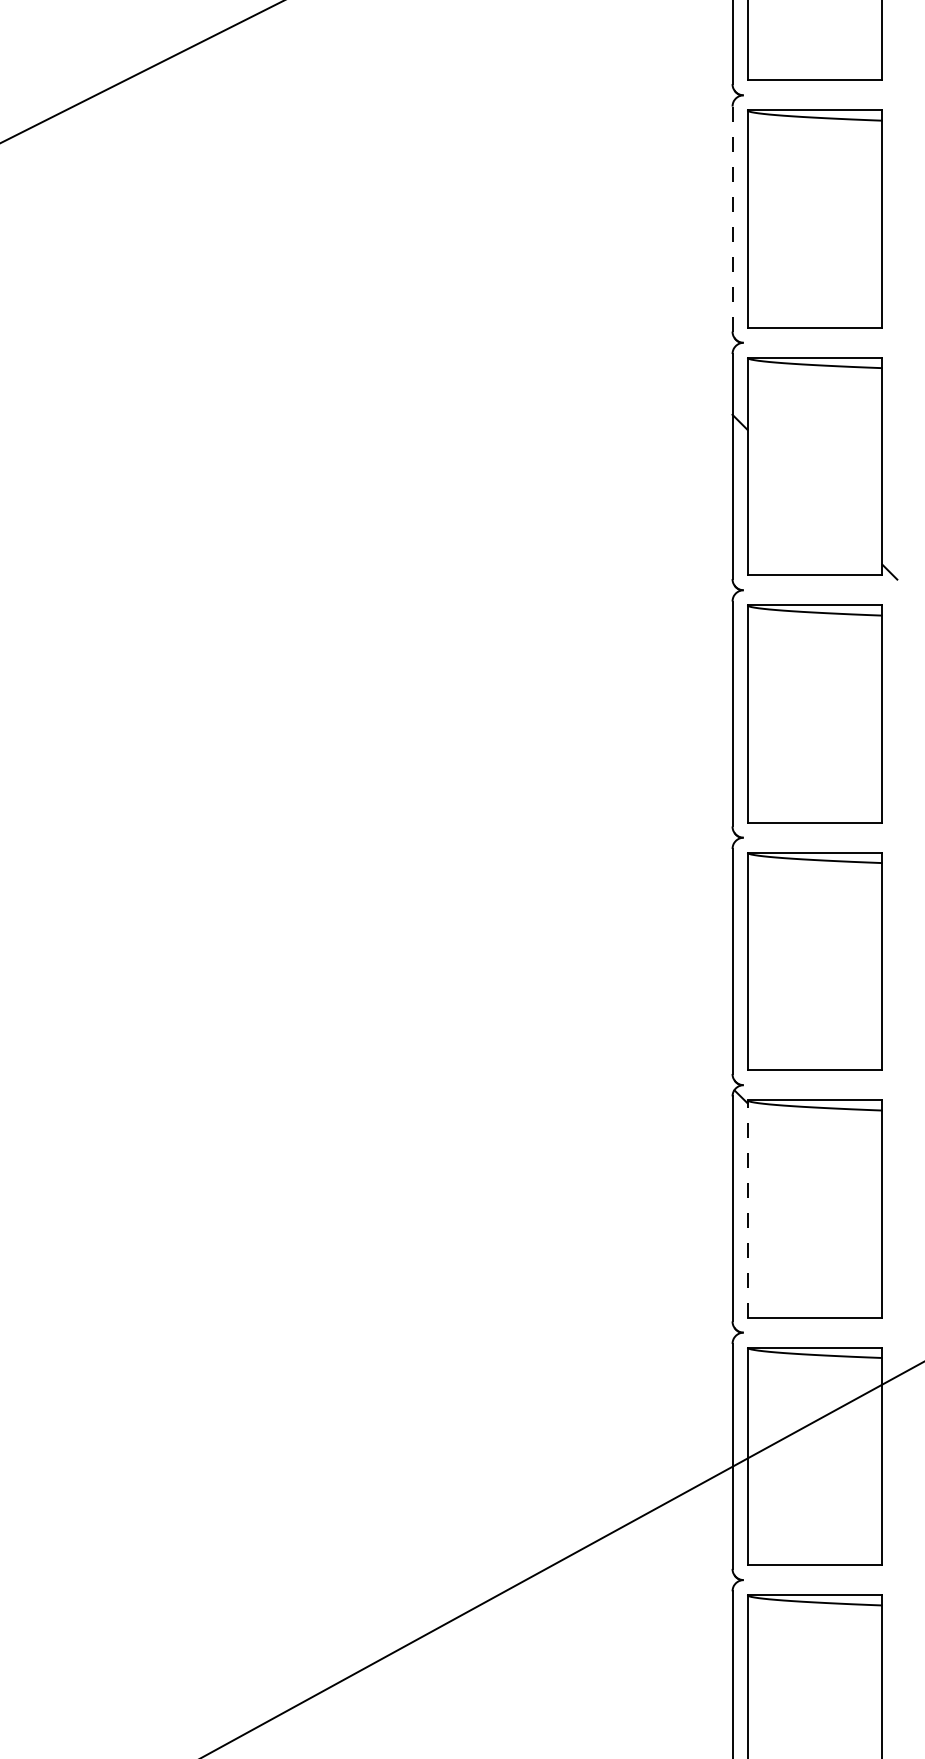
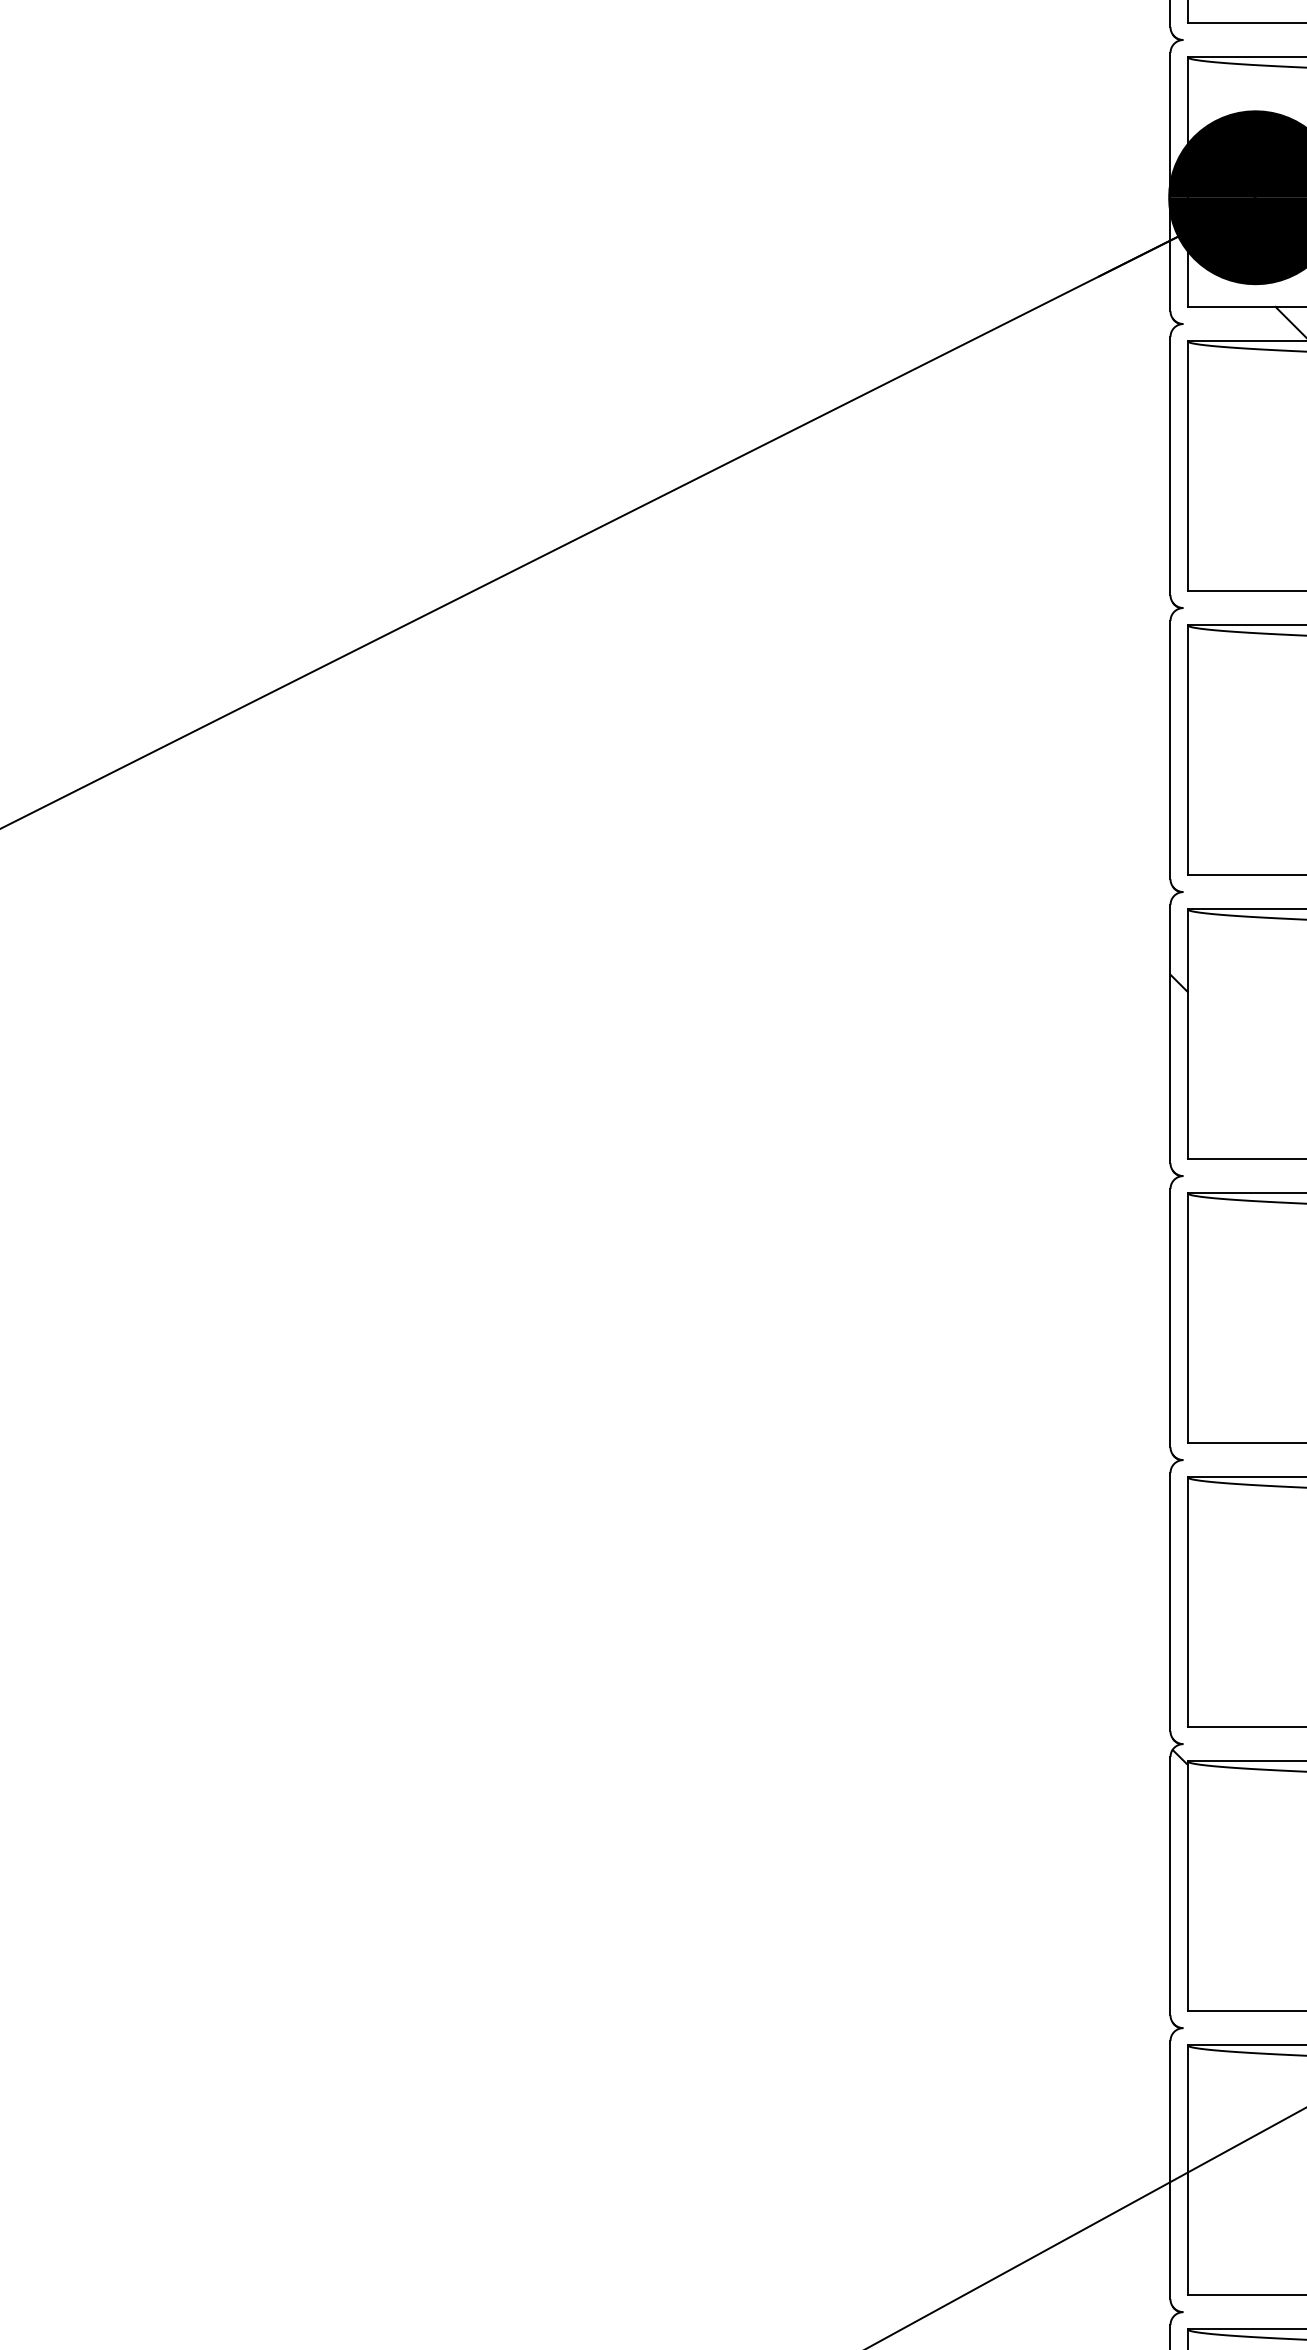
line: (732, 218) -> (1170, 749), dashed -> solid
line: (747, 1209) -> (1187, 1886), dashed -> solid

